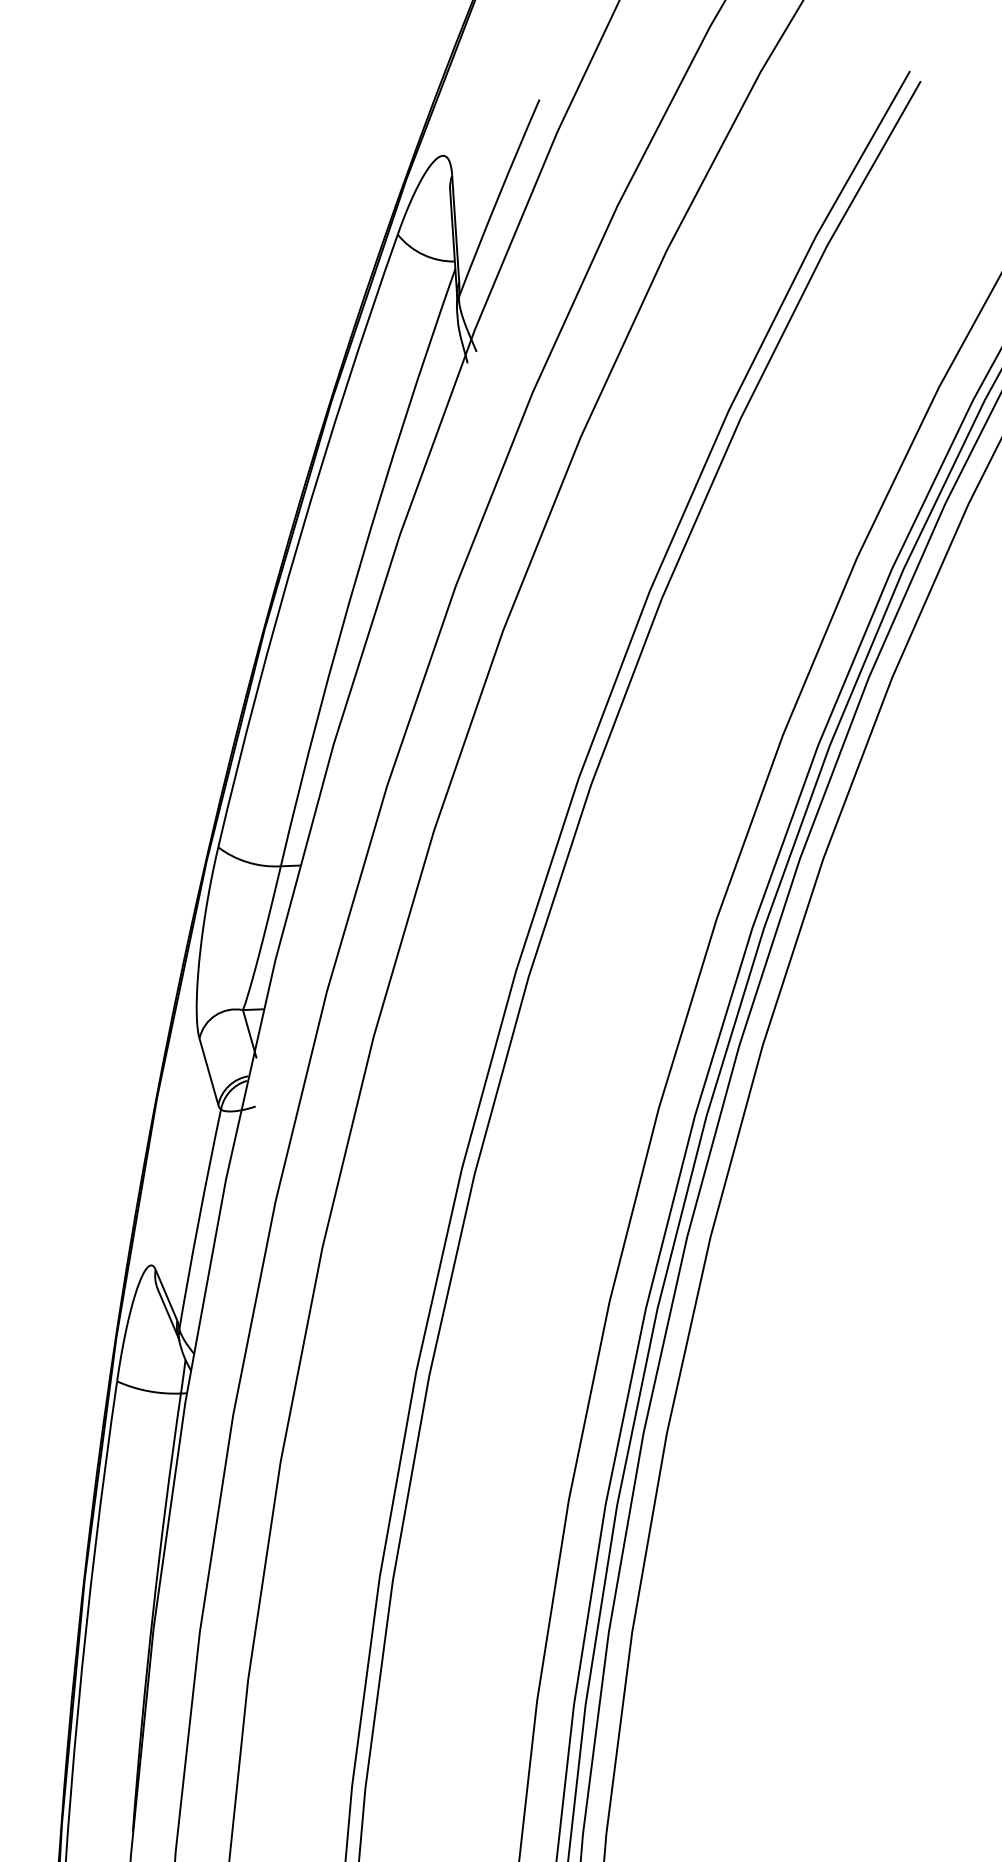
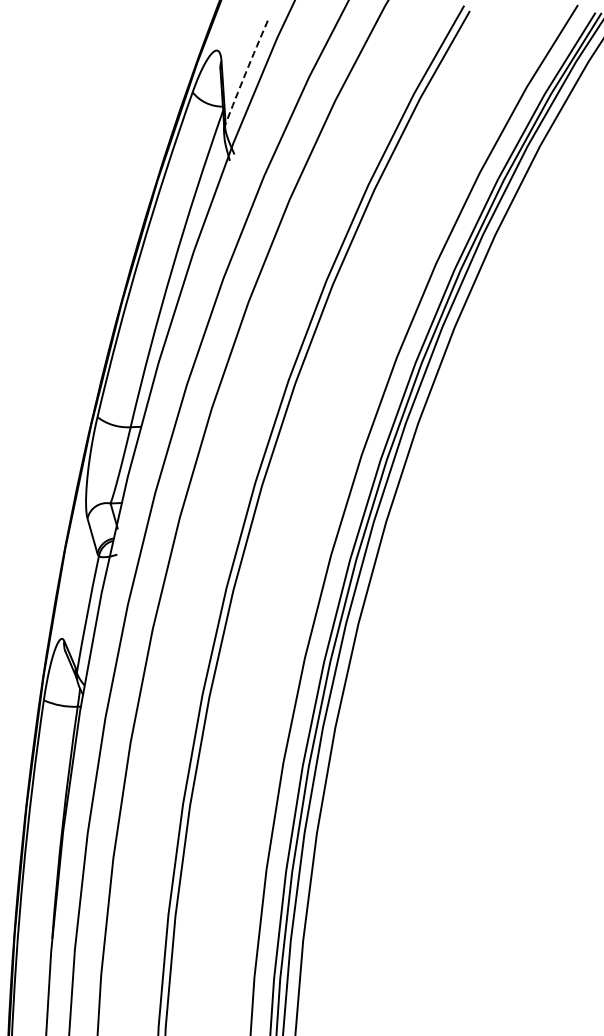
arc: (497, 197) -> (245, 72), solid -> dashed

